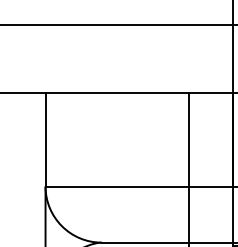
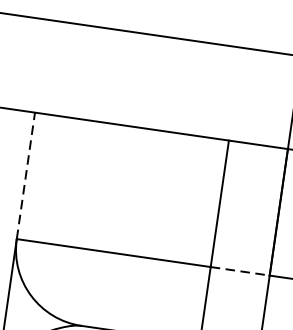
line: (45, 139) -> (25, 175), solid -> dashed
line: (210, 186) -> (239, 271), solid -> dashed

